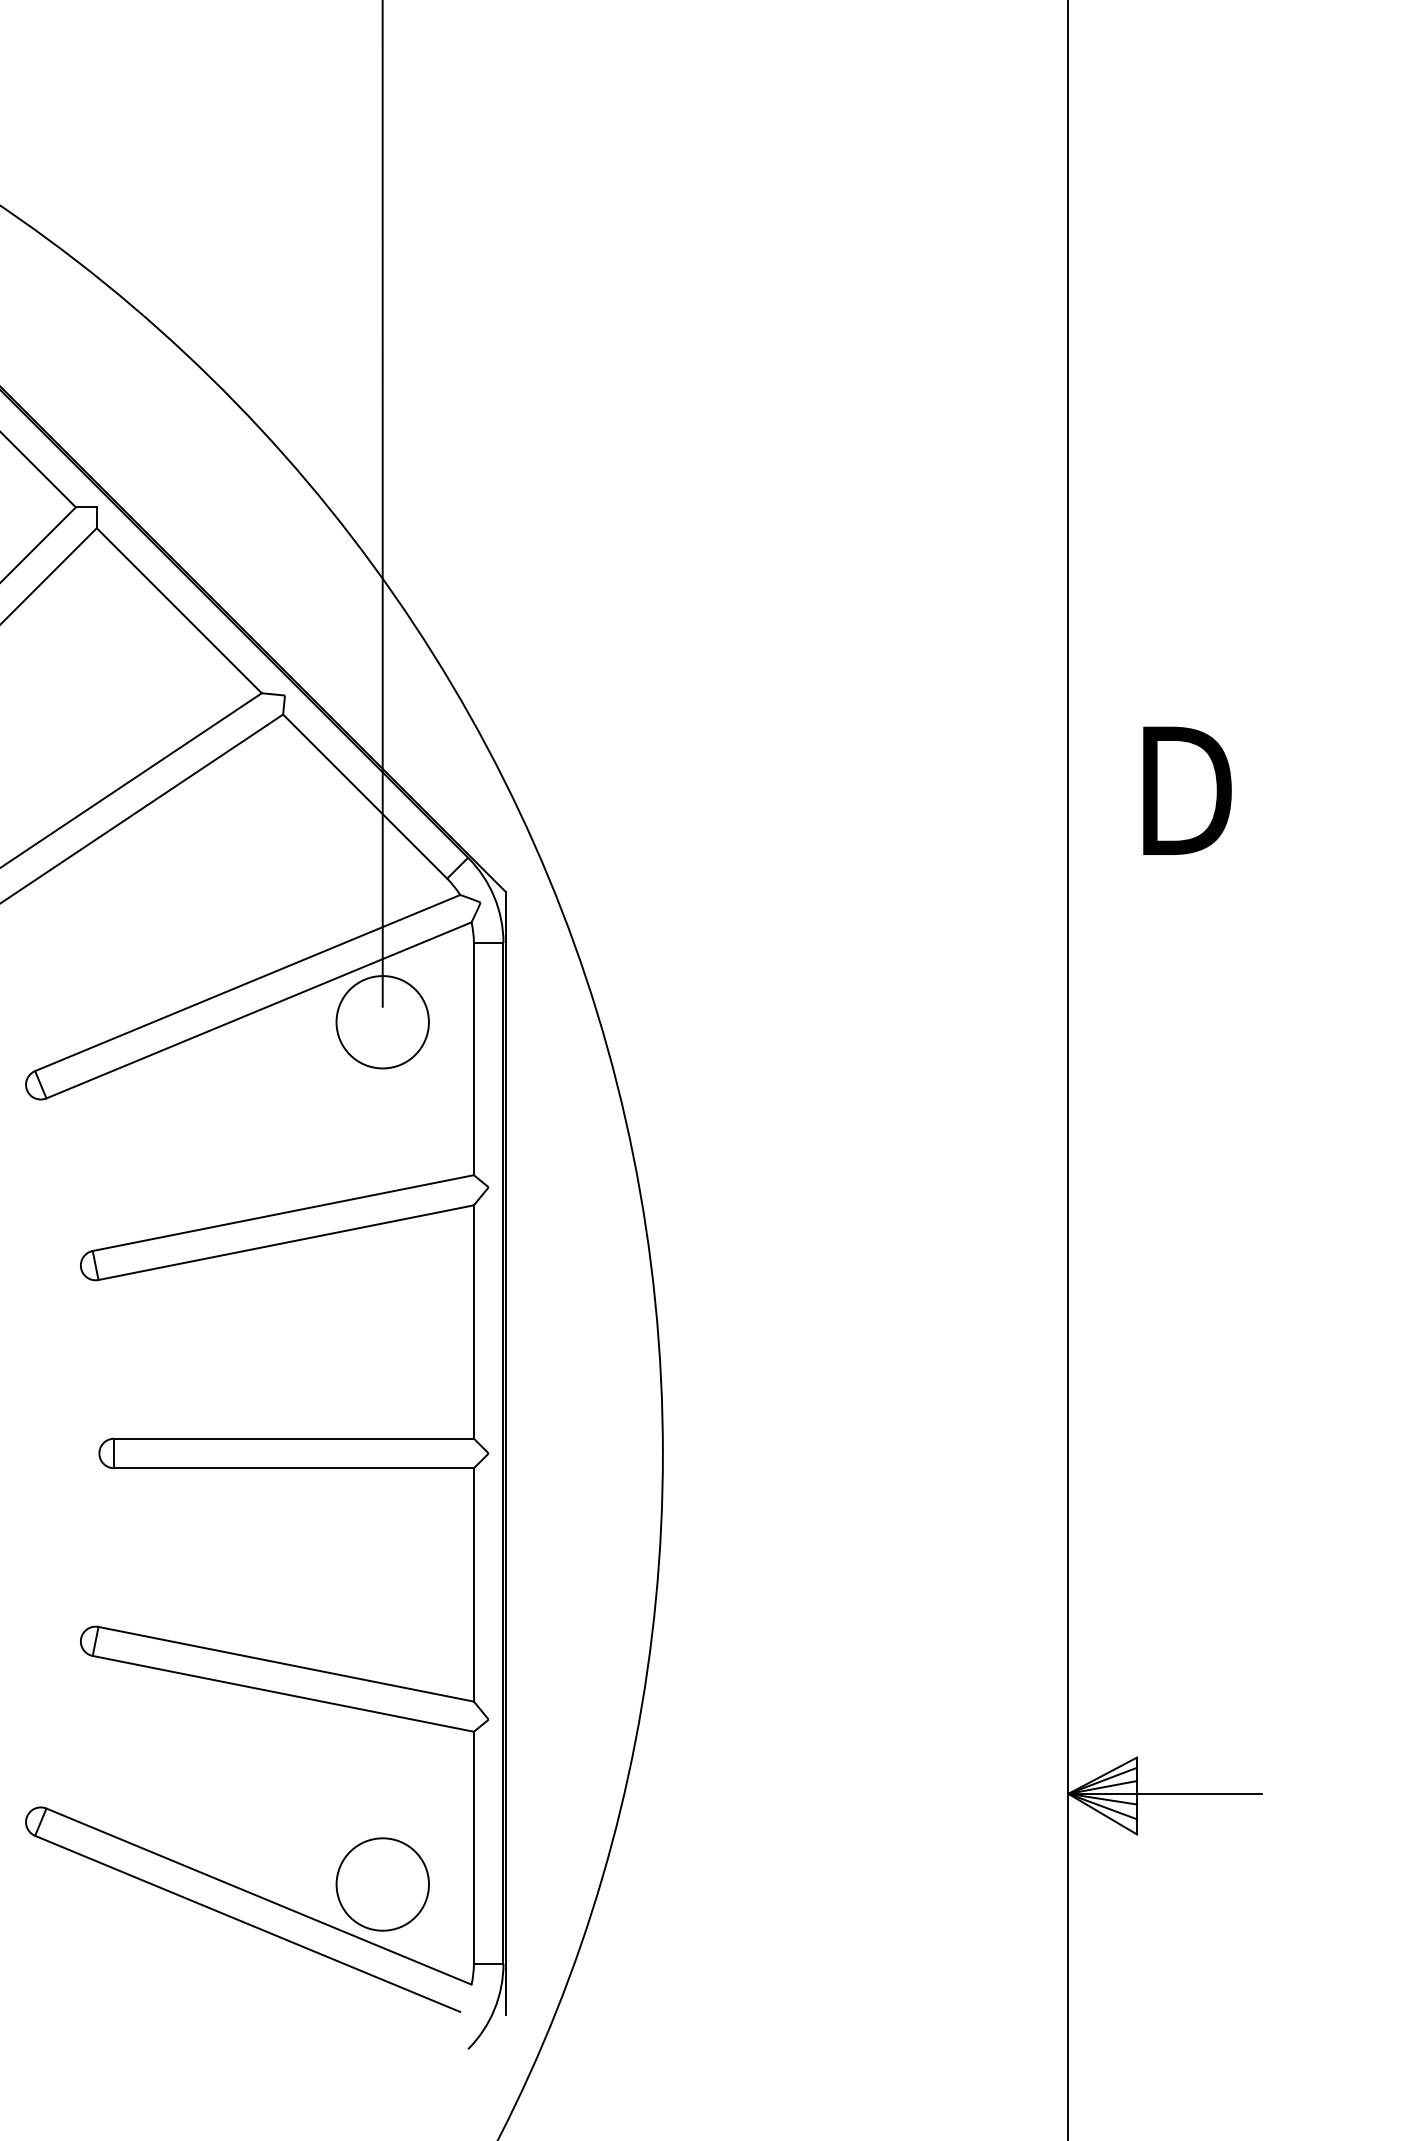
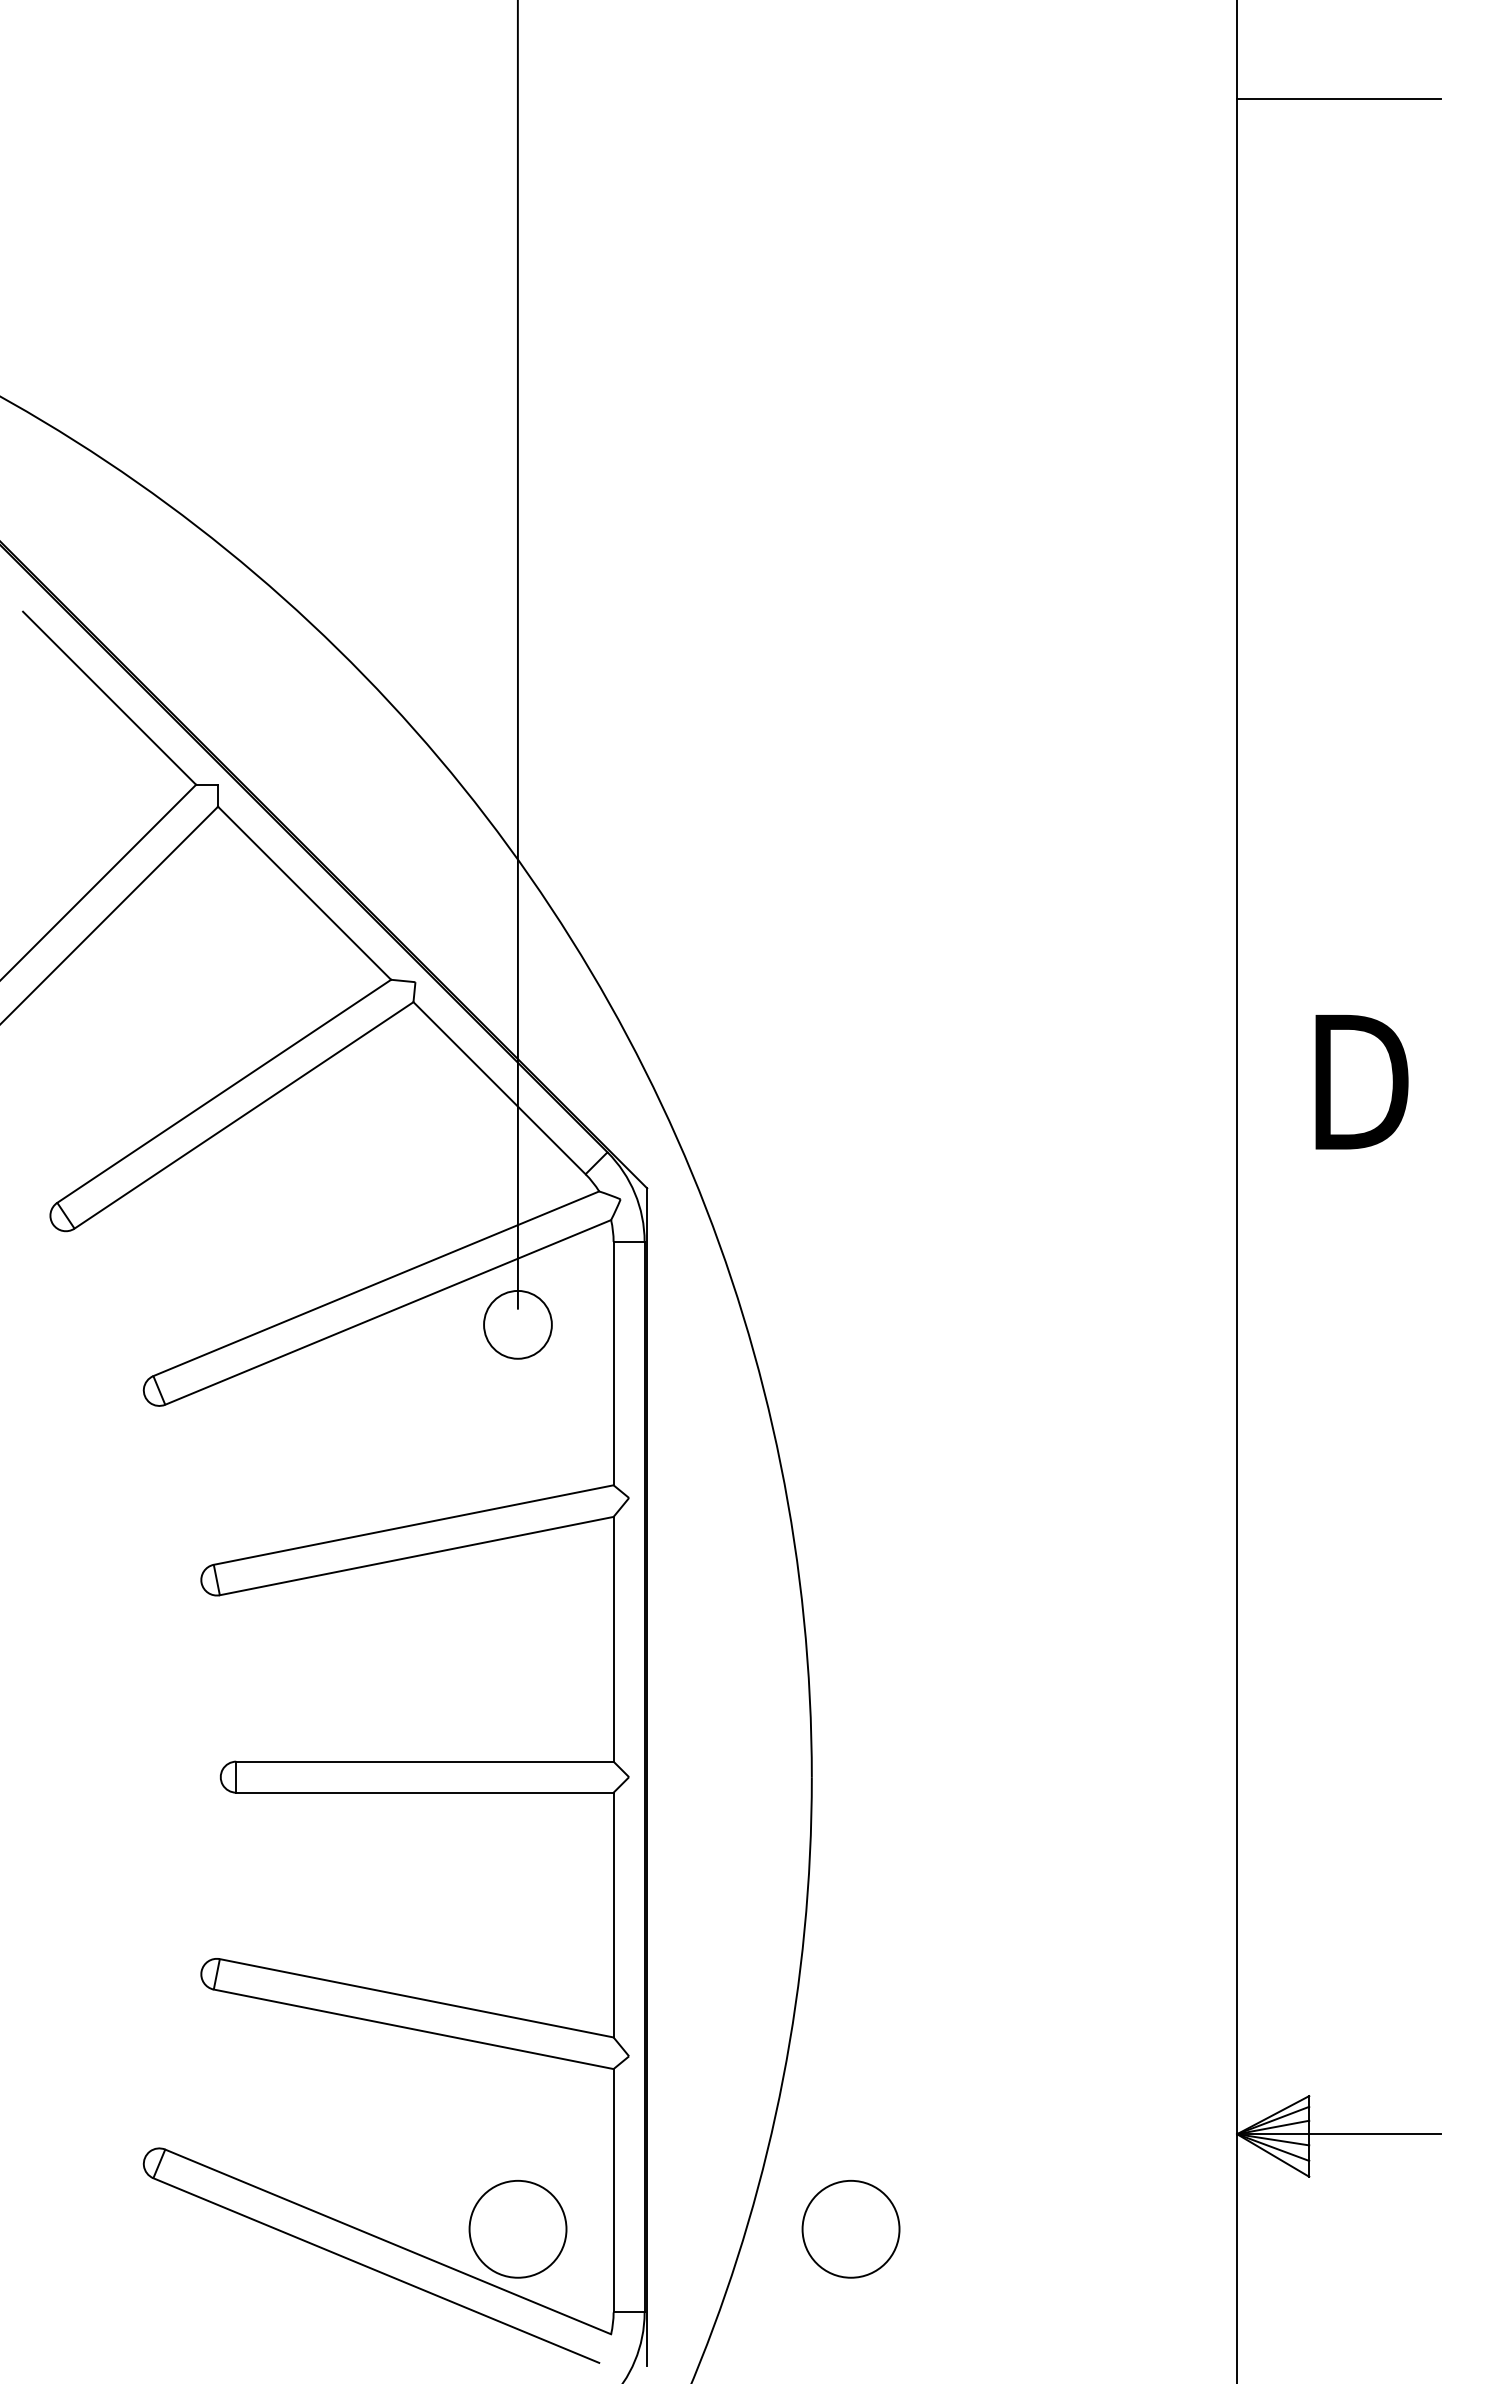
circle: (382, 1021) -> (517, 1324), size x0.7
circle: (699, 1884) -> (850, 2229), added

